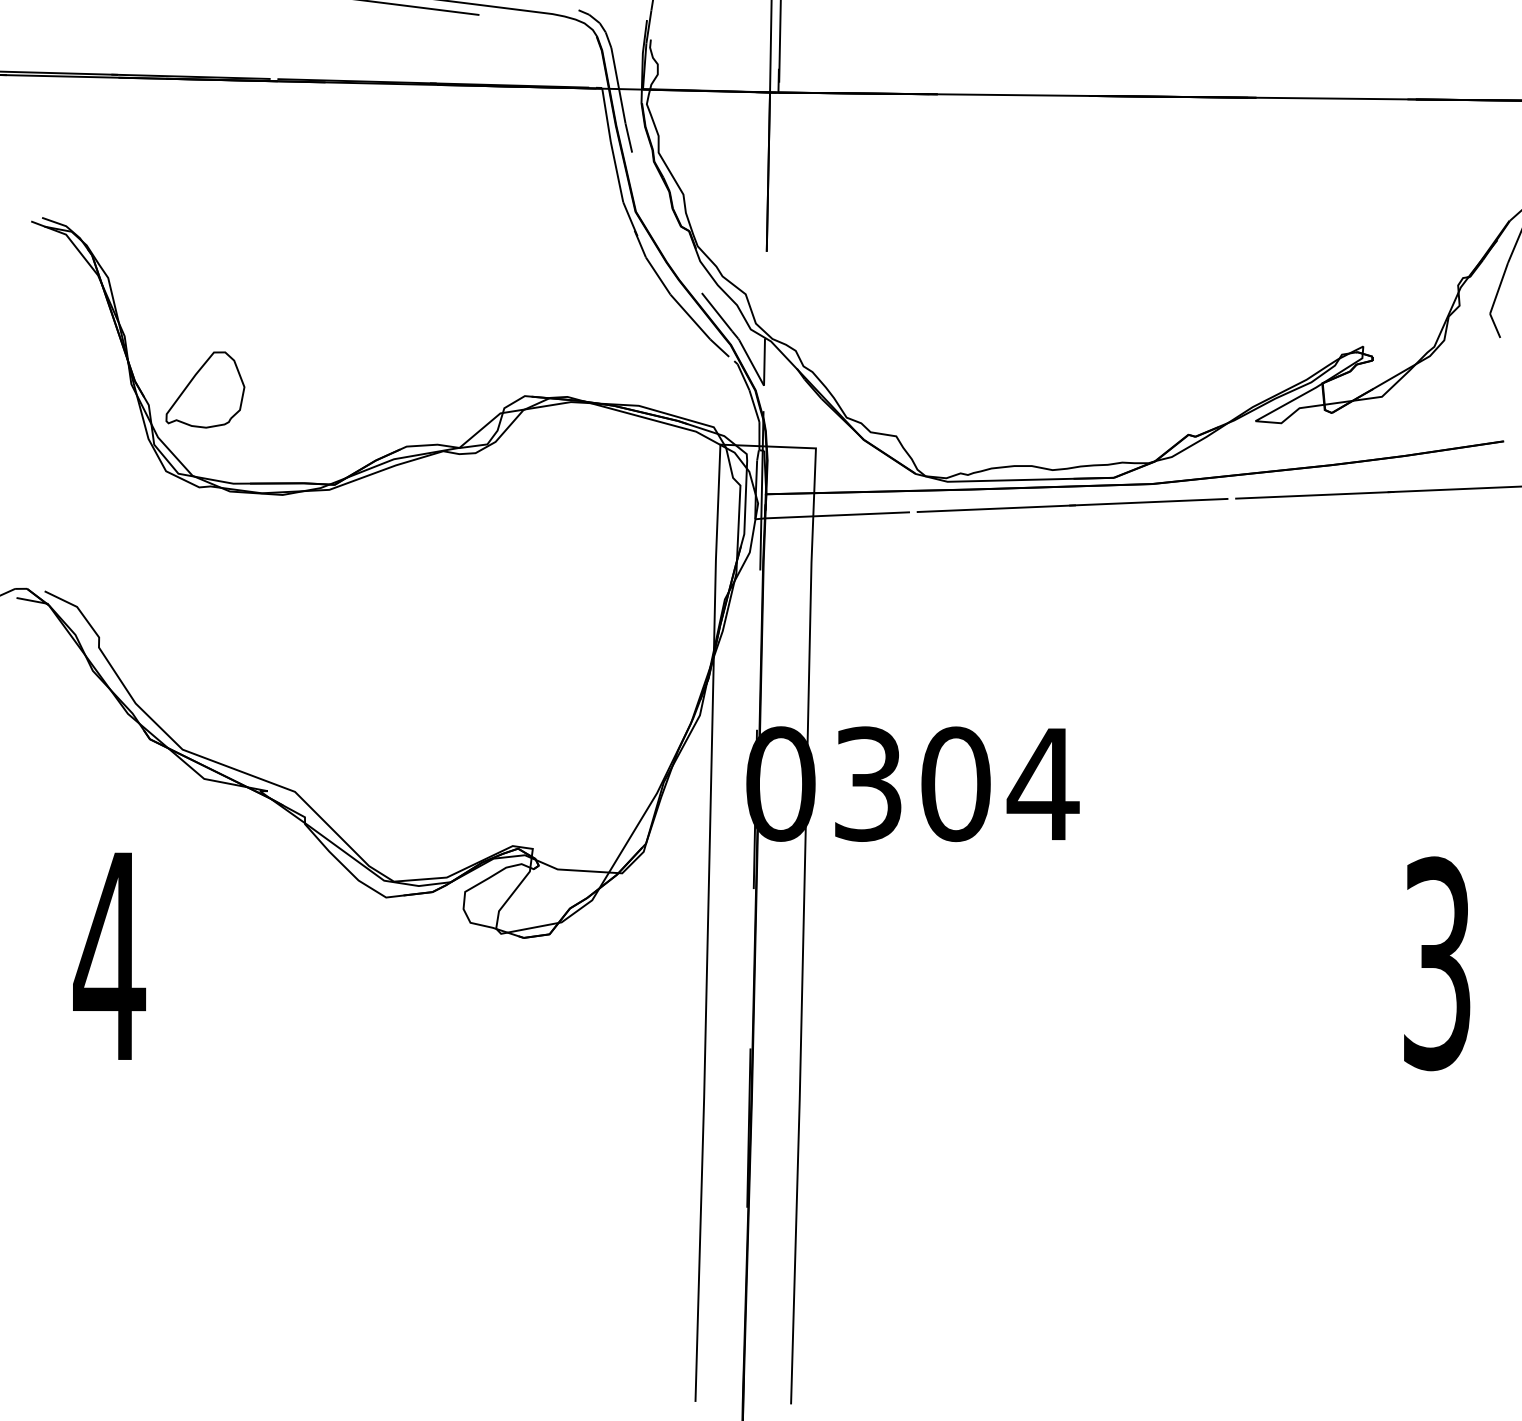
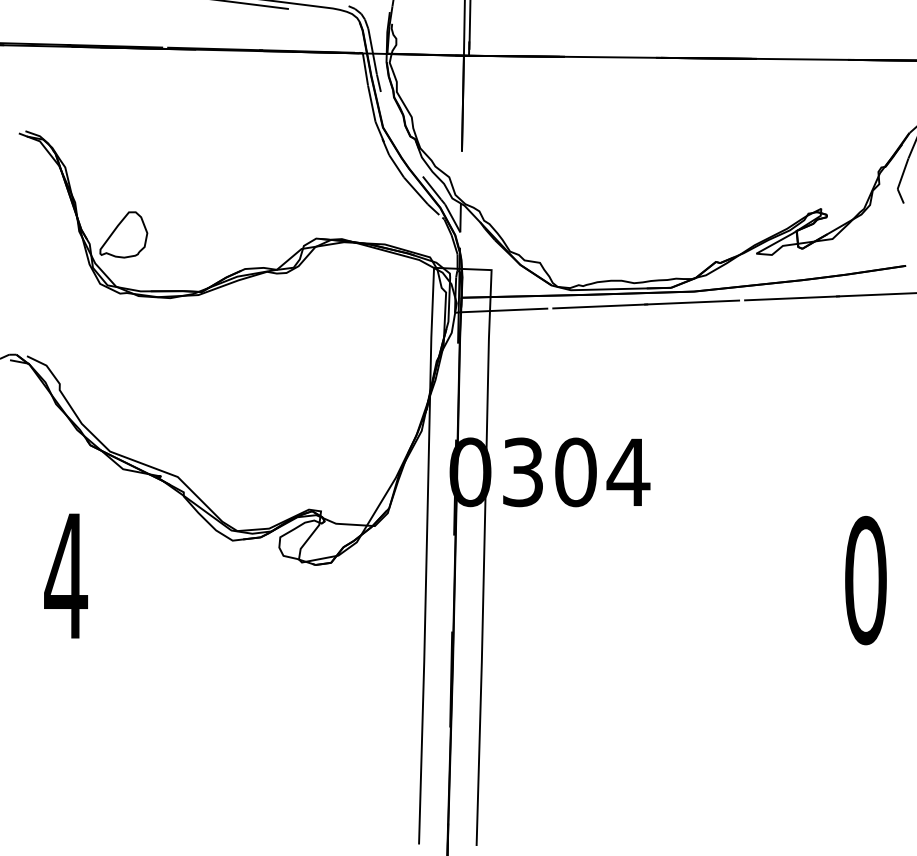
text: (1436, 963) -> (865, 580), 3 -> 0

